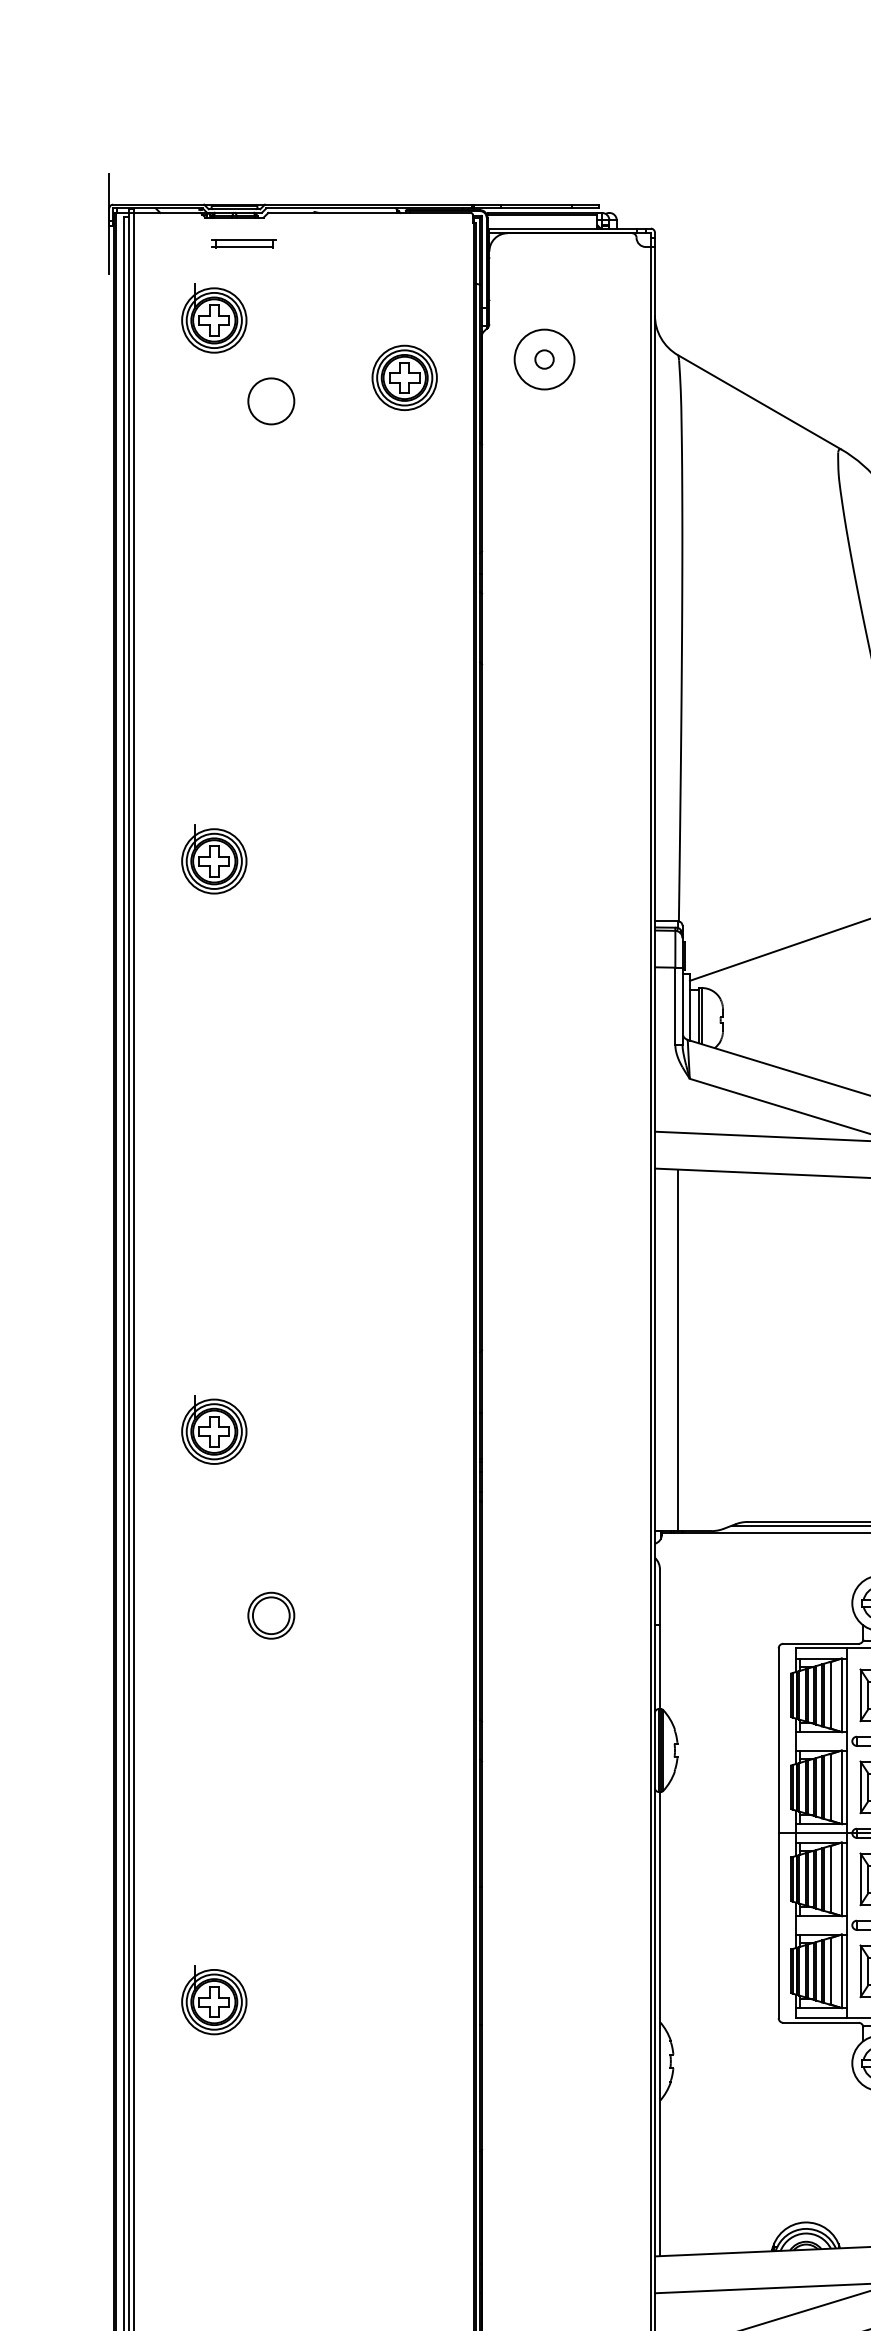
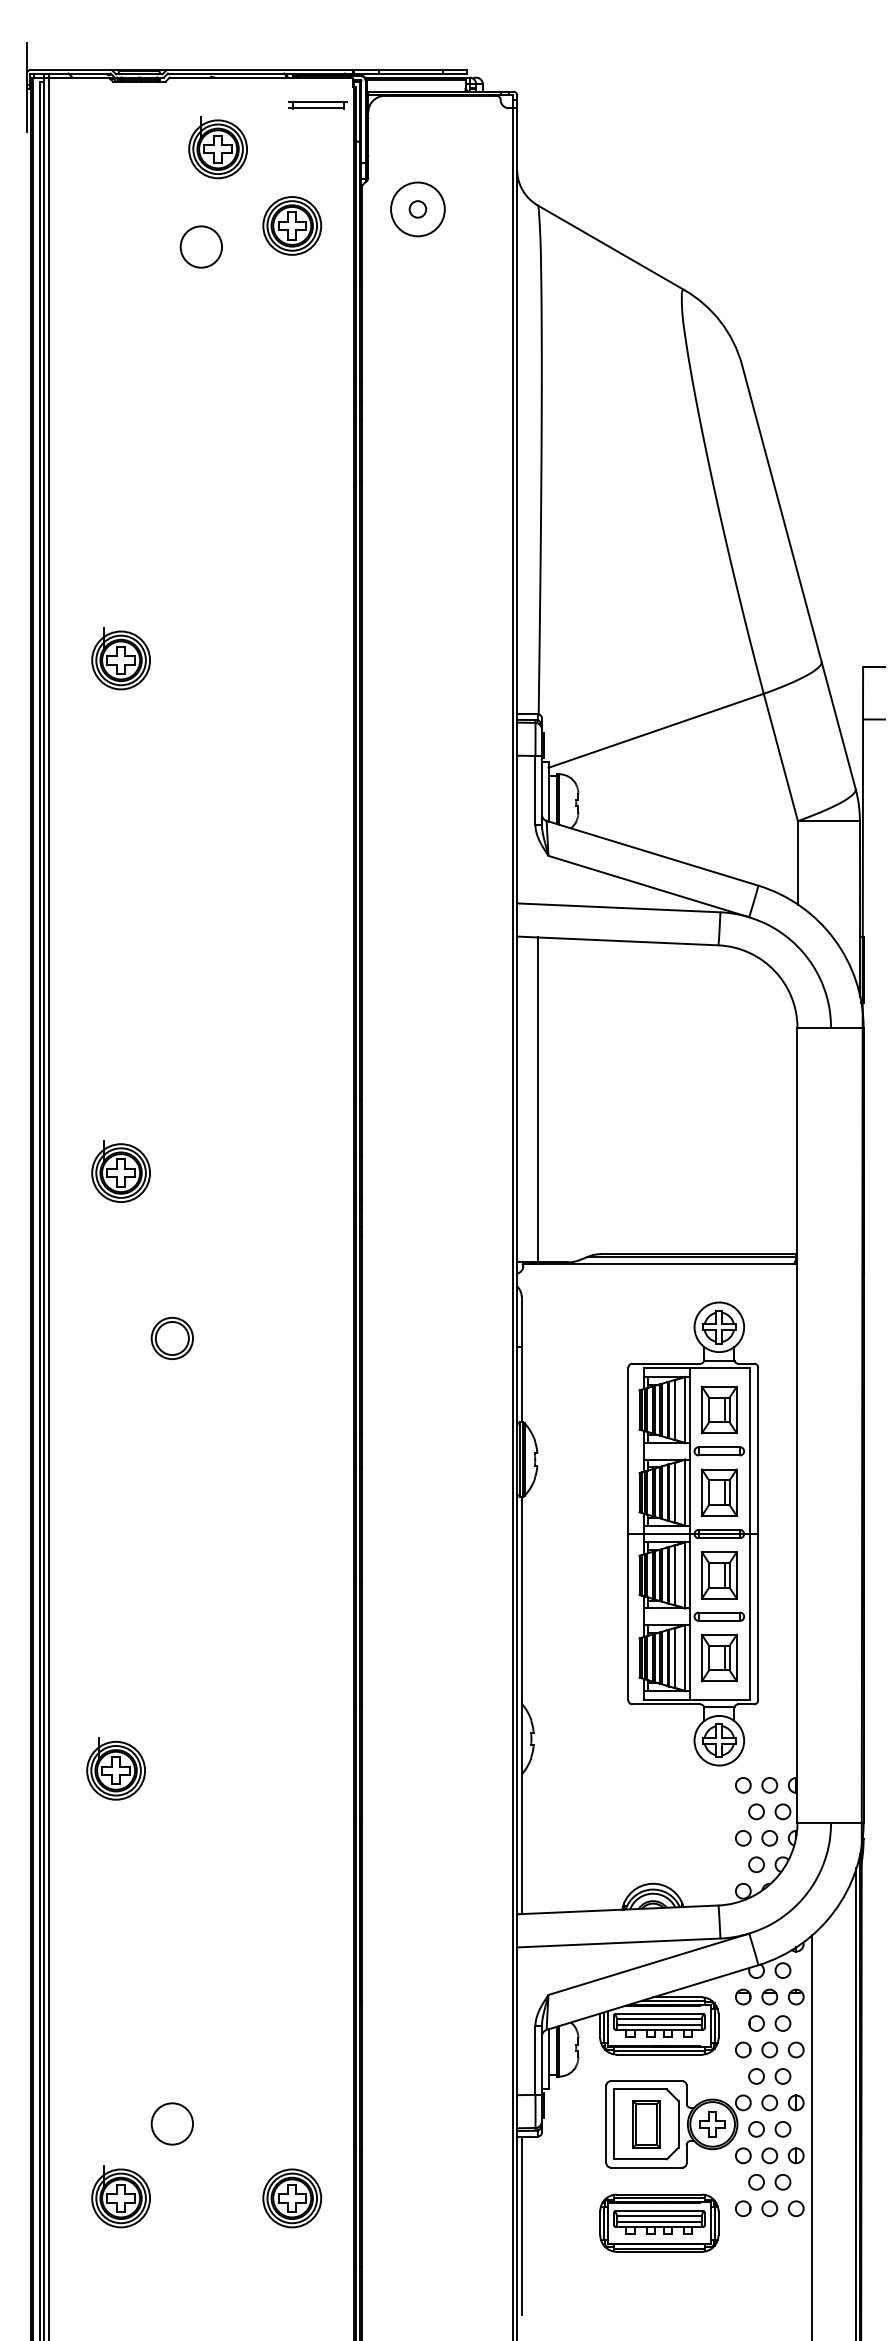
part: (243, 243) -> (317, 105), moved
part: (213, 318) -> (217, 147), moved
circle: (270, 400) -> (200, 246), moved
part: (213, 1999) -> (115, 1768), moved

